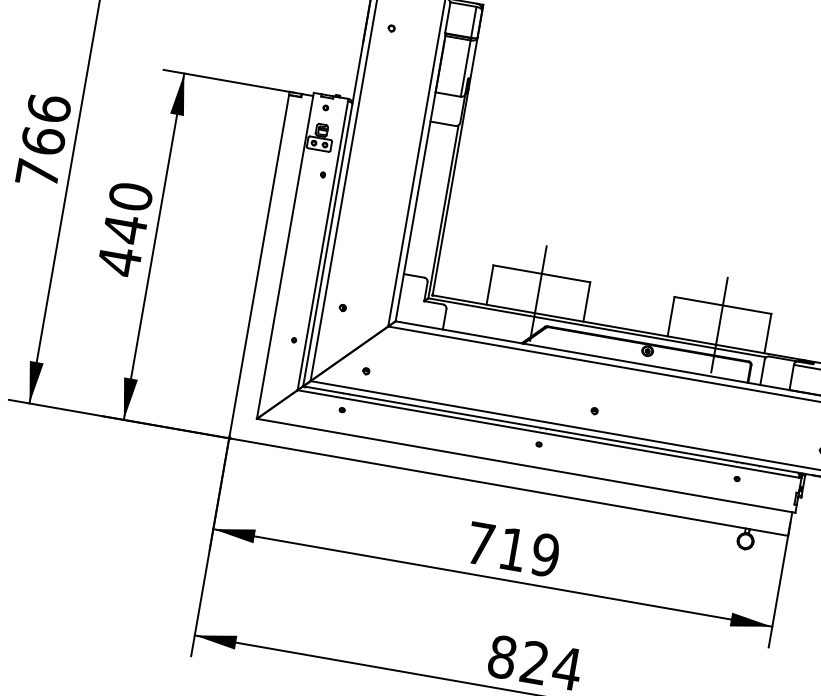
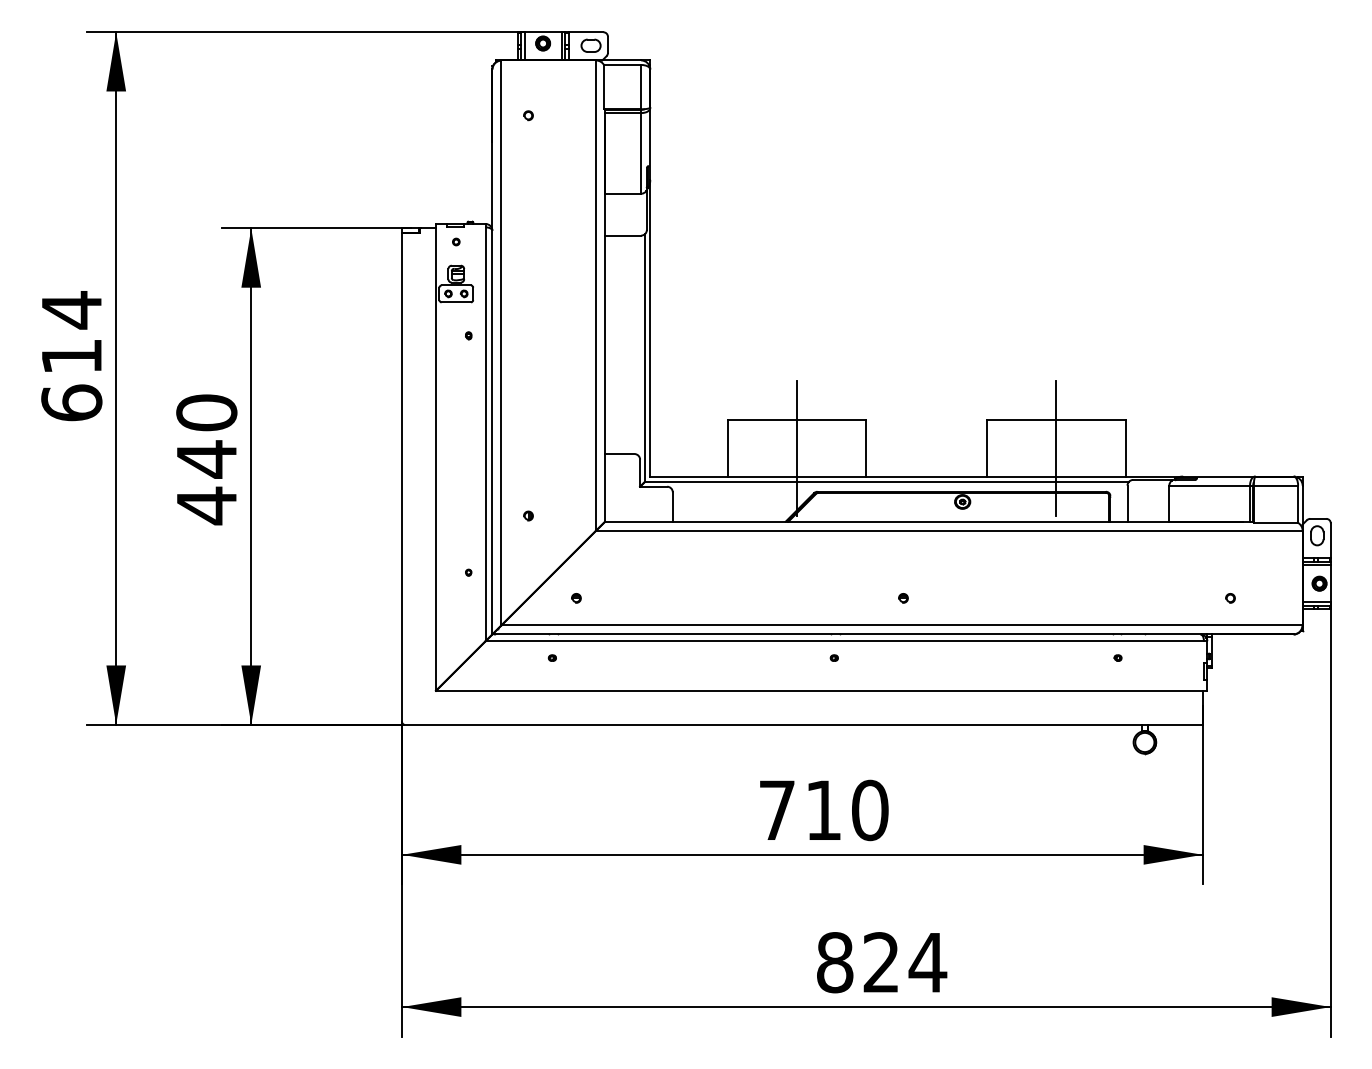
text: (43, 140) -> (71, 356), 766 -> 614
text: (544, 555) -> (869, 810), 719 -> 710

